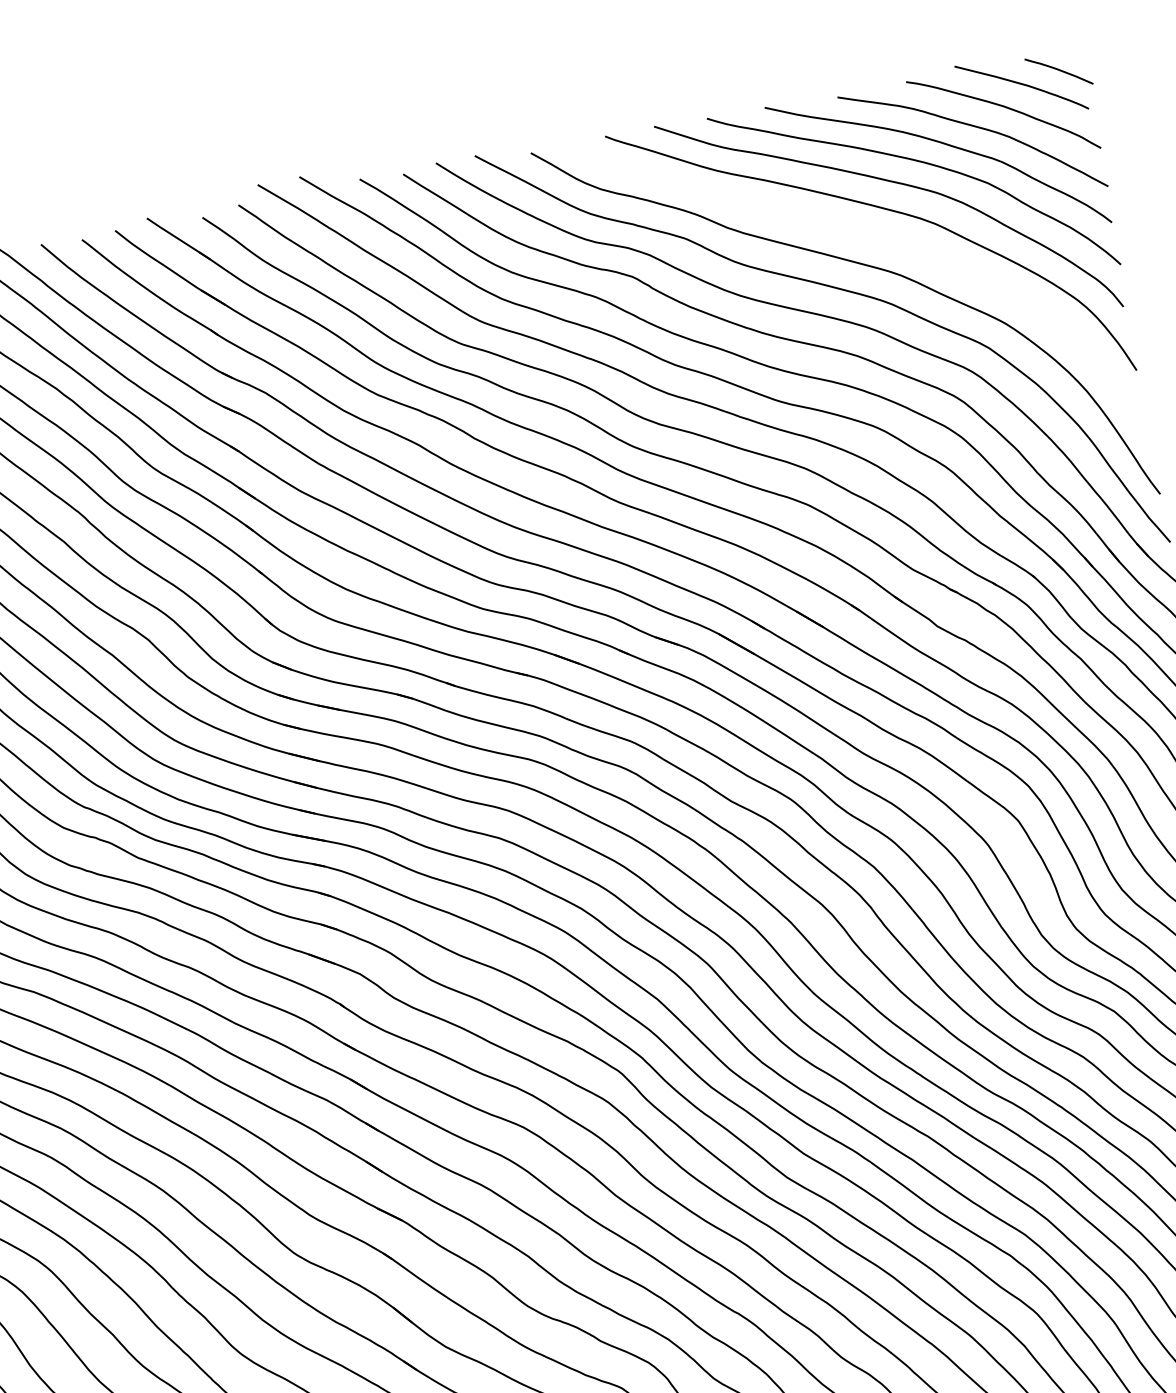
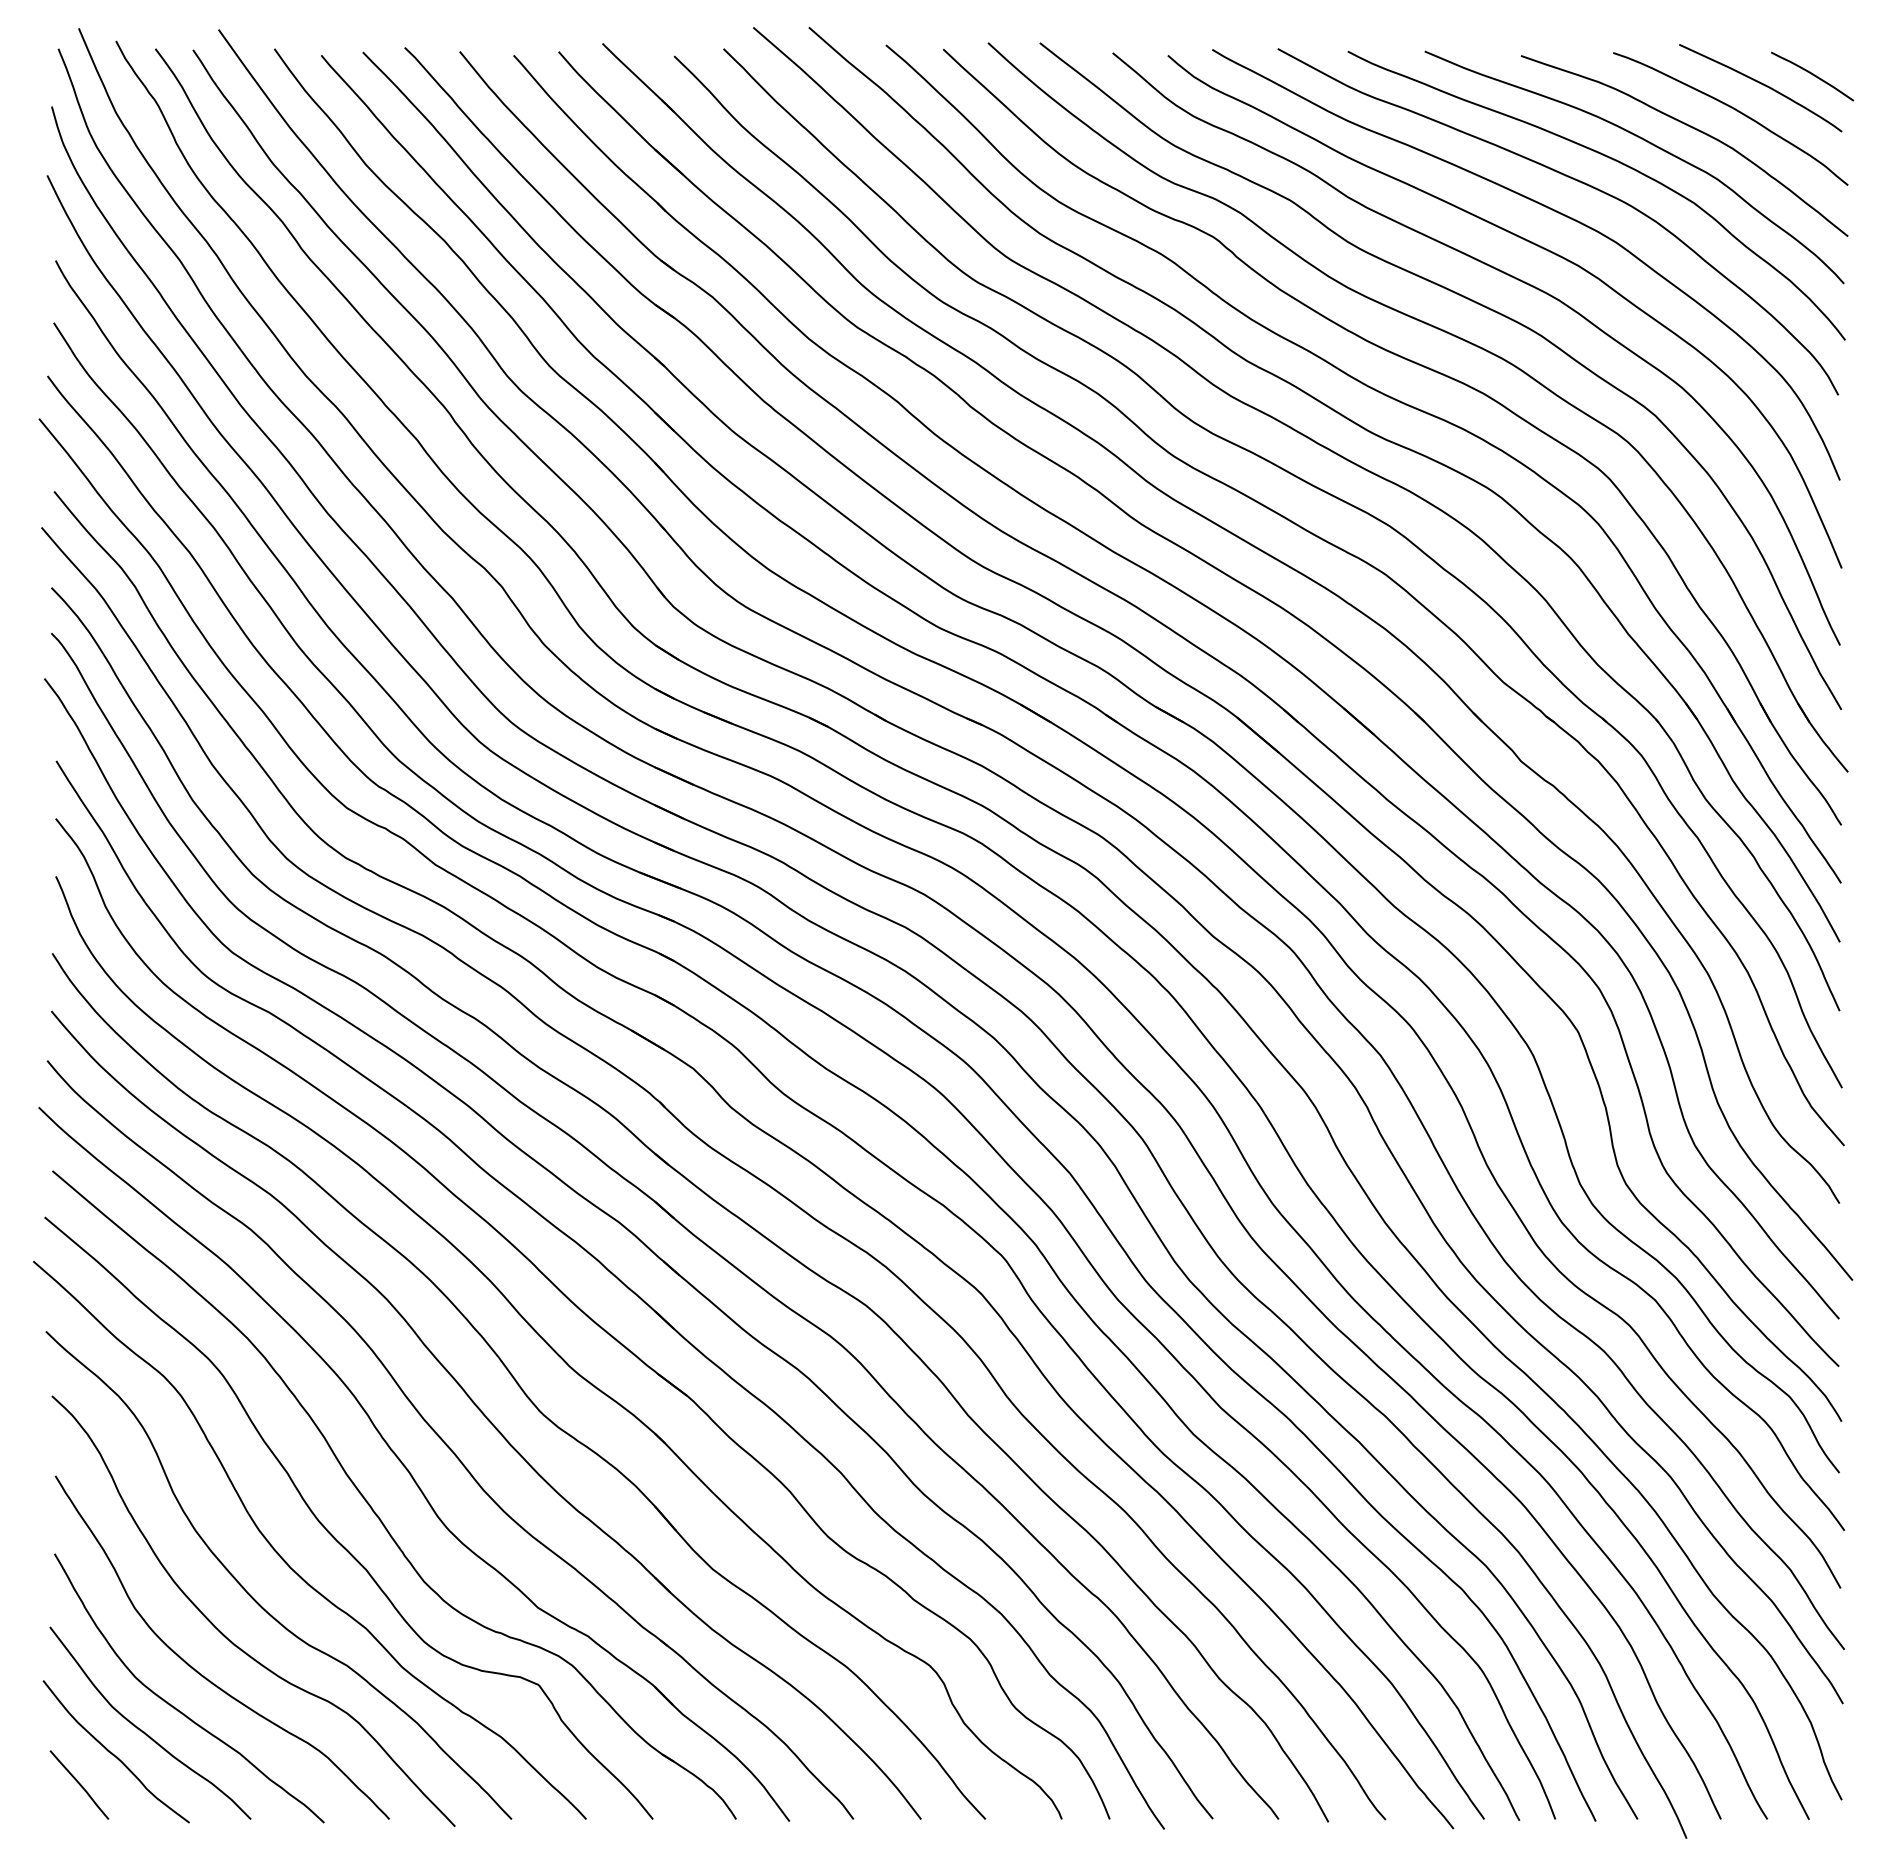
curve: (876, 237) -> (1537, 246), added

